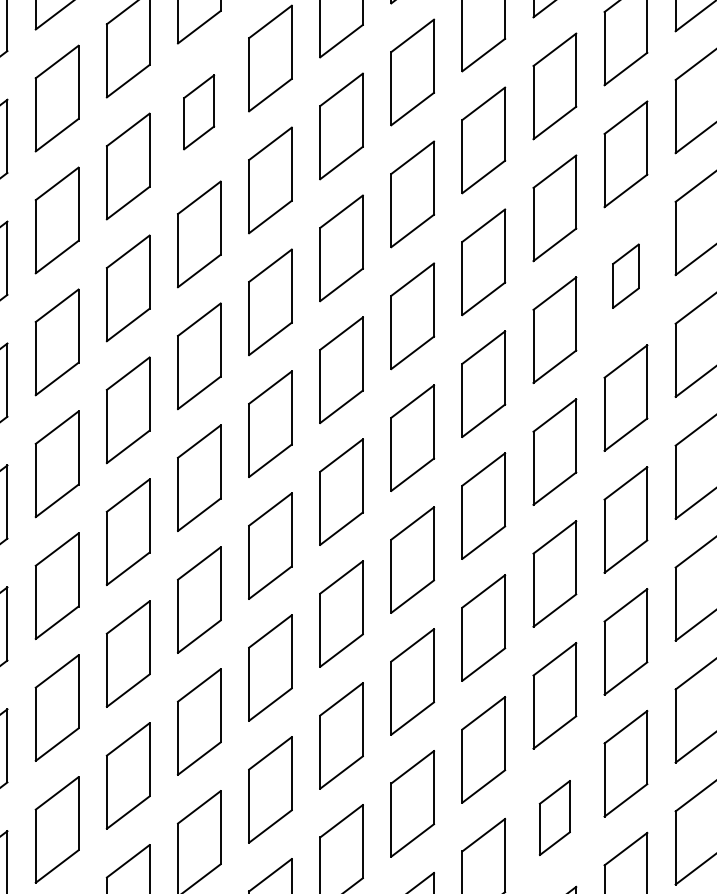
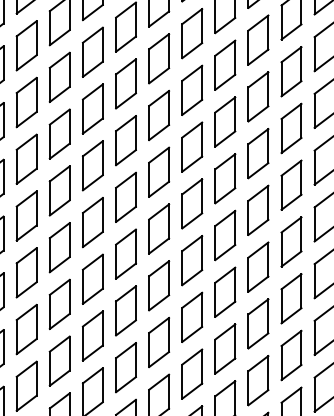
part: (198, 110) -> (92, 51), size x1.43
part: (625, 276) -> (291, 128), size x1.67
part: (555, 817) -> (258, 380), size x1.43

